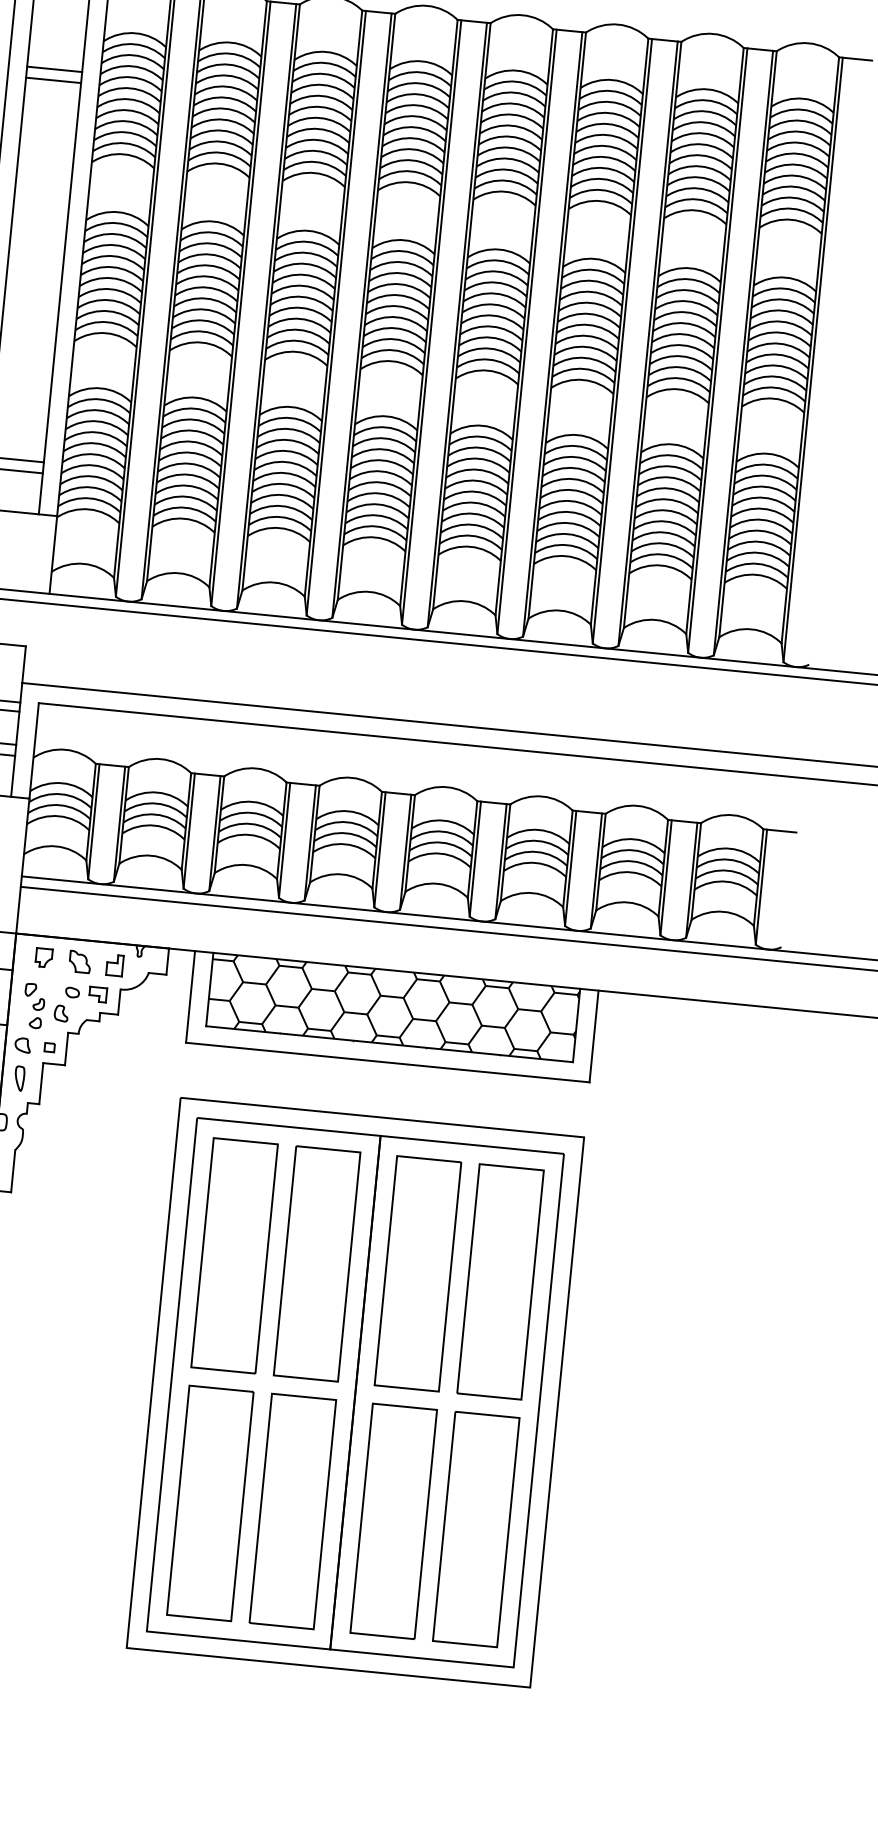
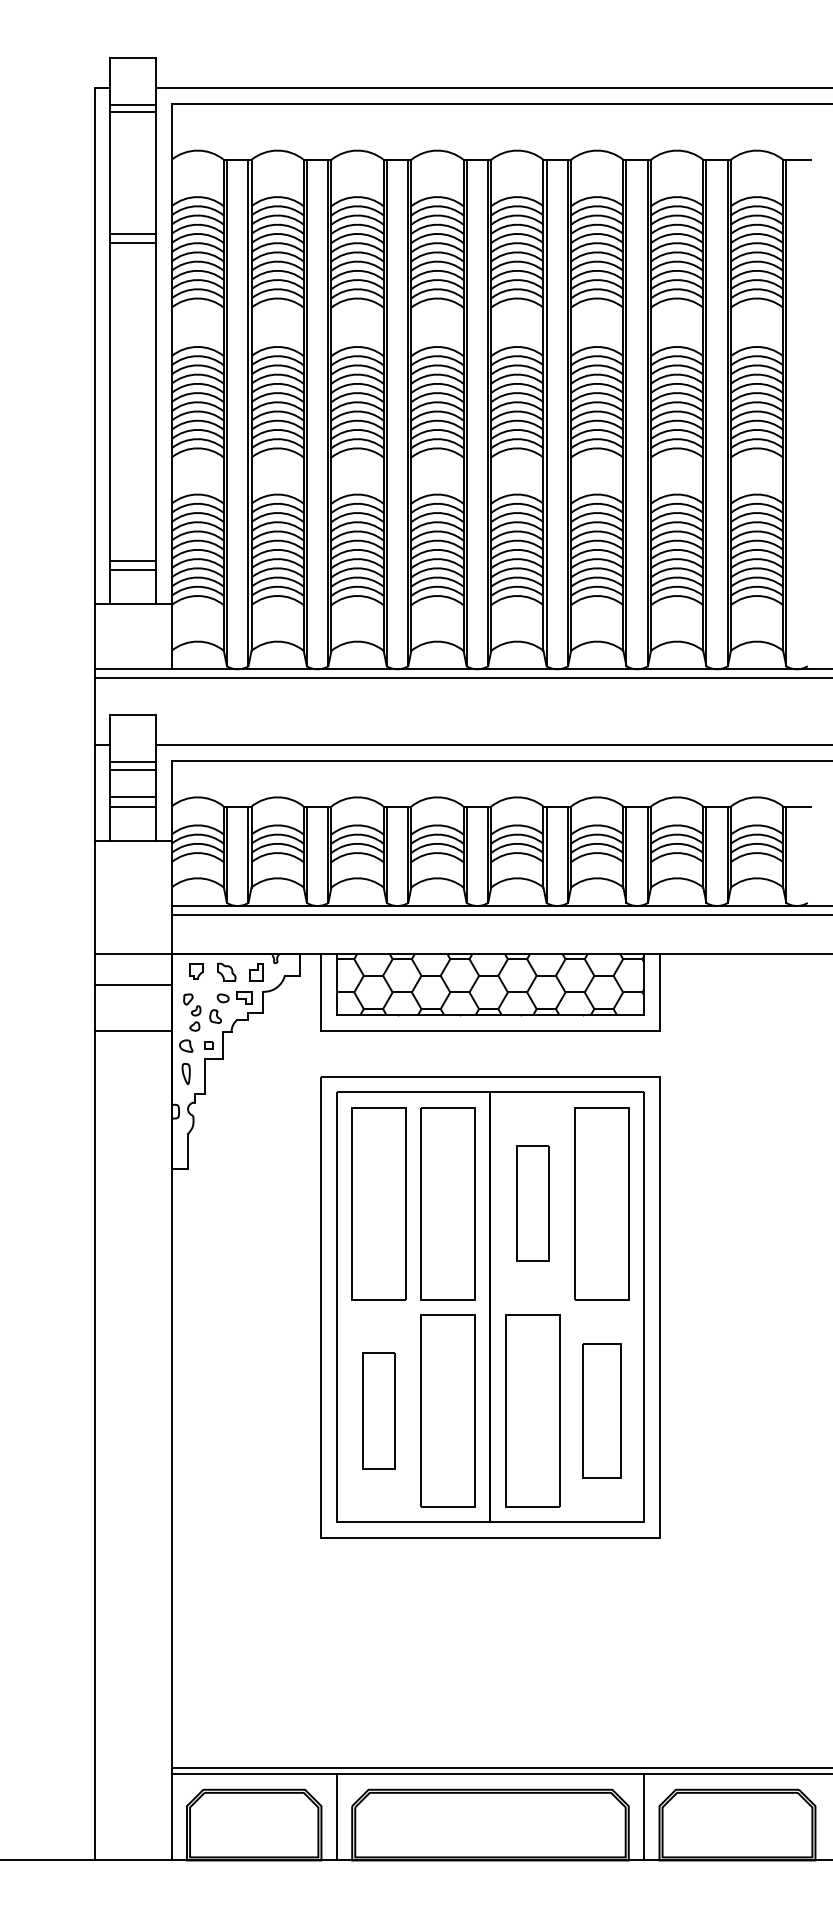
part: (417, 1273) -> (532, 1203), size x0.6
part: (209, 1502) -> (378, 1410), size x0.6
part: (475, 1528) -> (601, 1410), size x0.7

